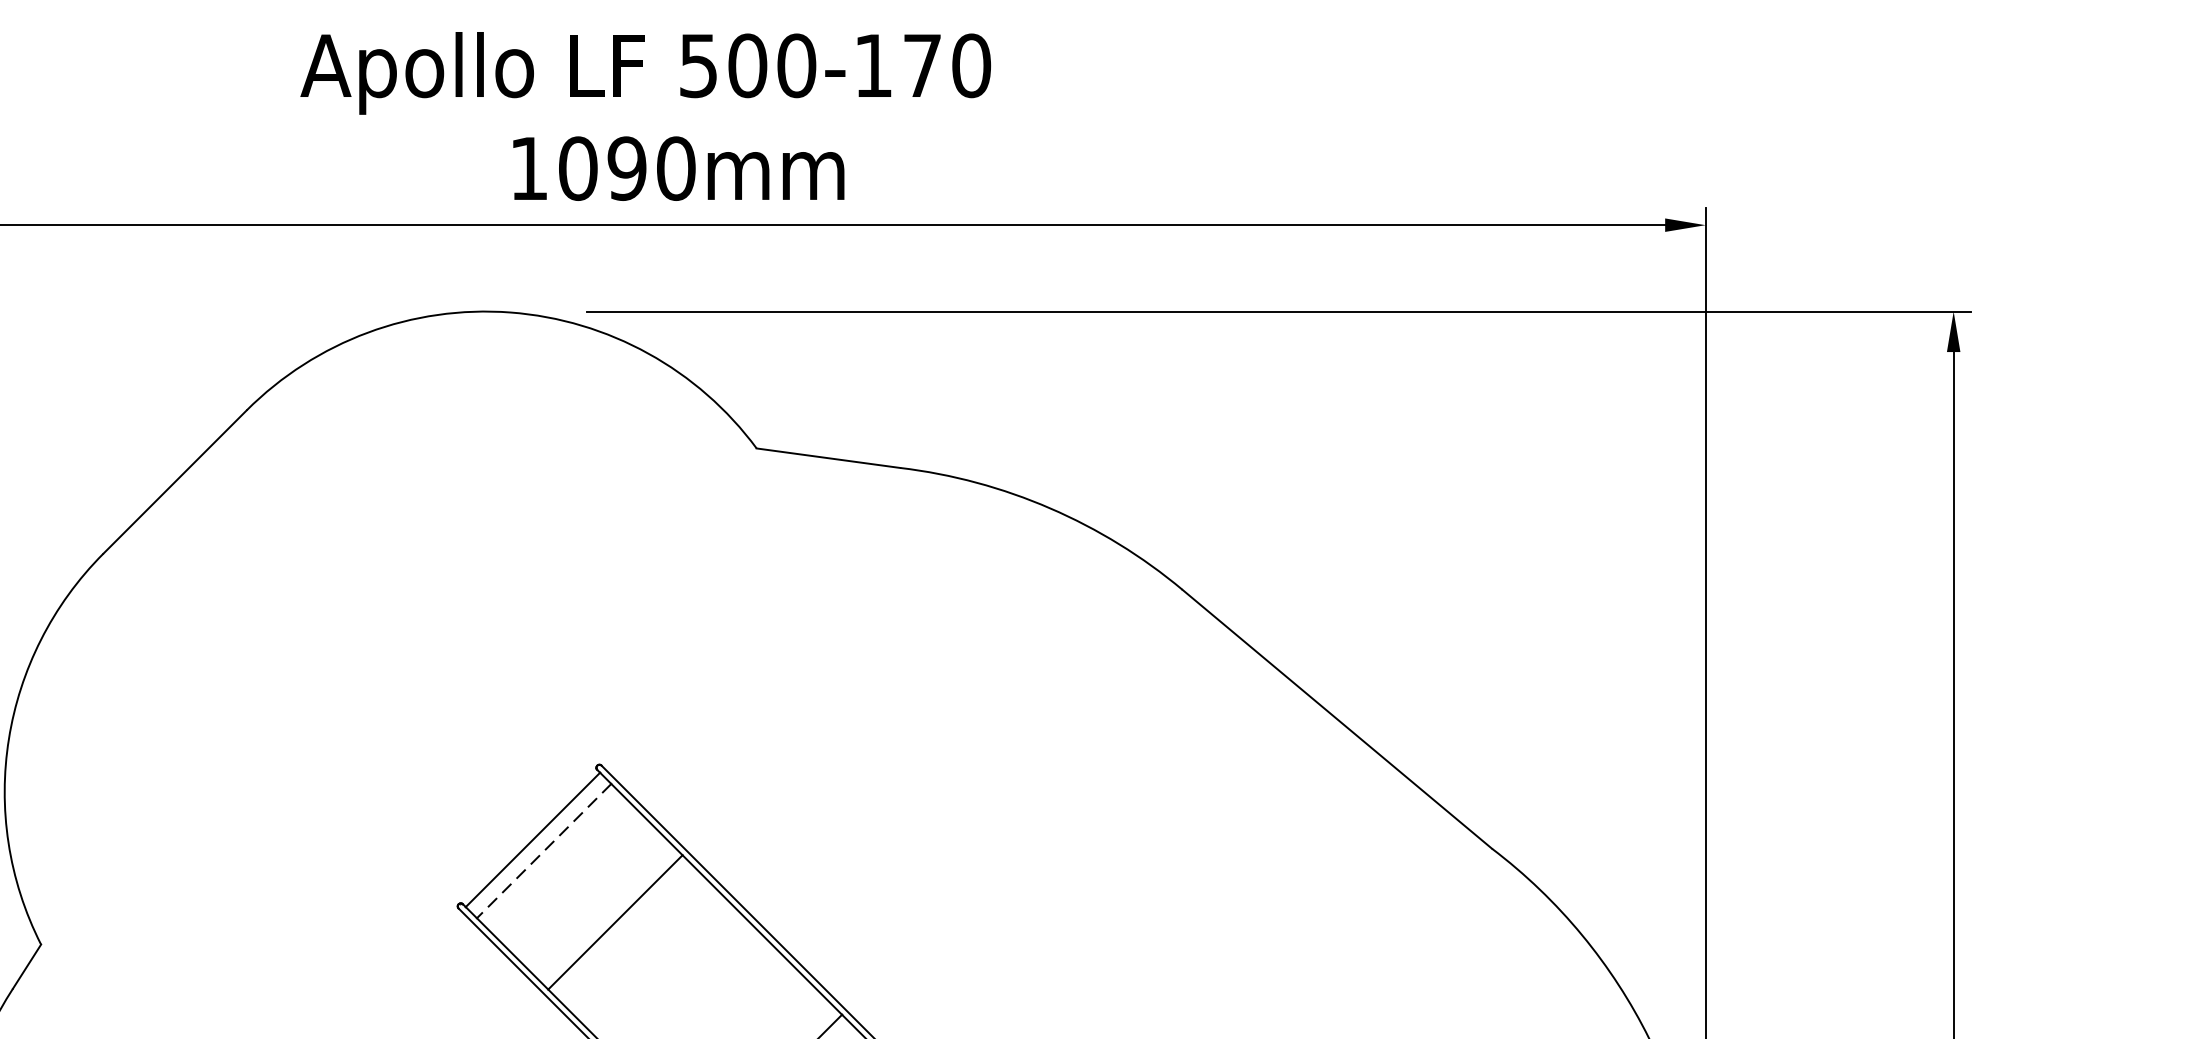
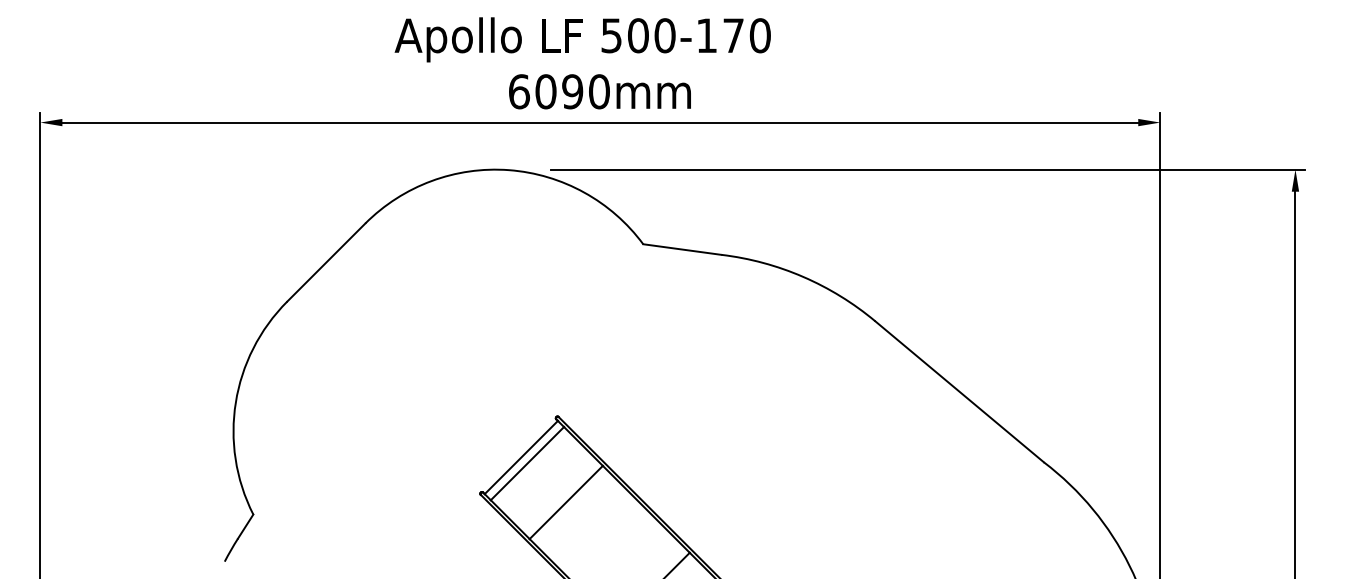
text: (529, 168) -> (519, 91), 1090mm -> 6090mm
line: (544, 850) -> (527, 463), dashed -> solid

